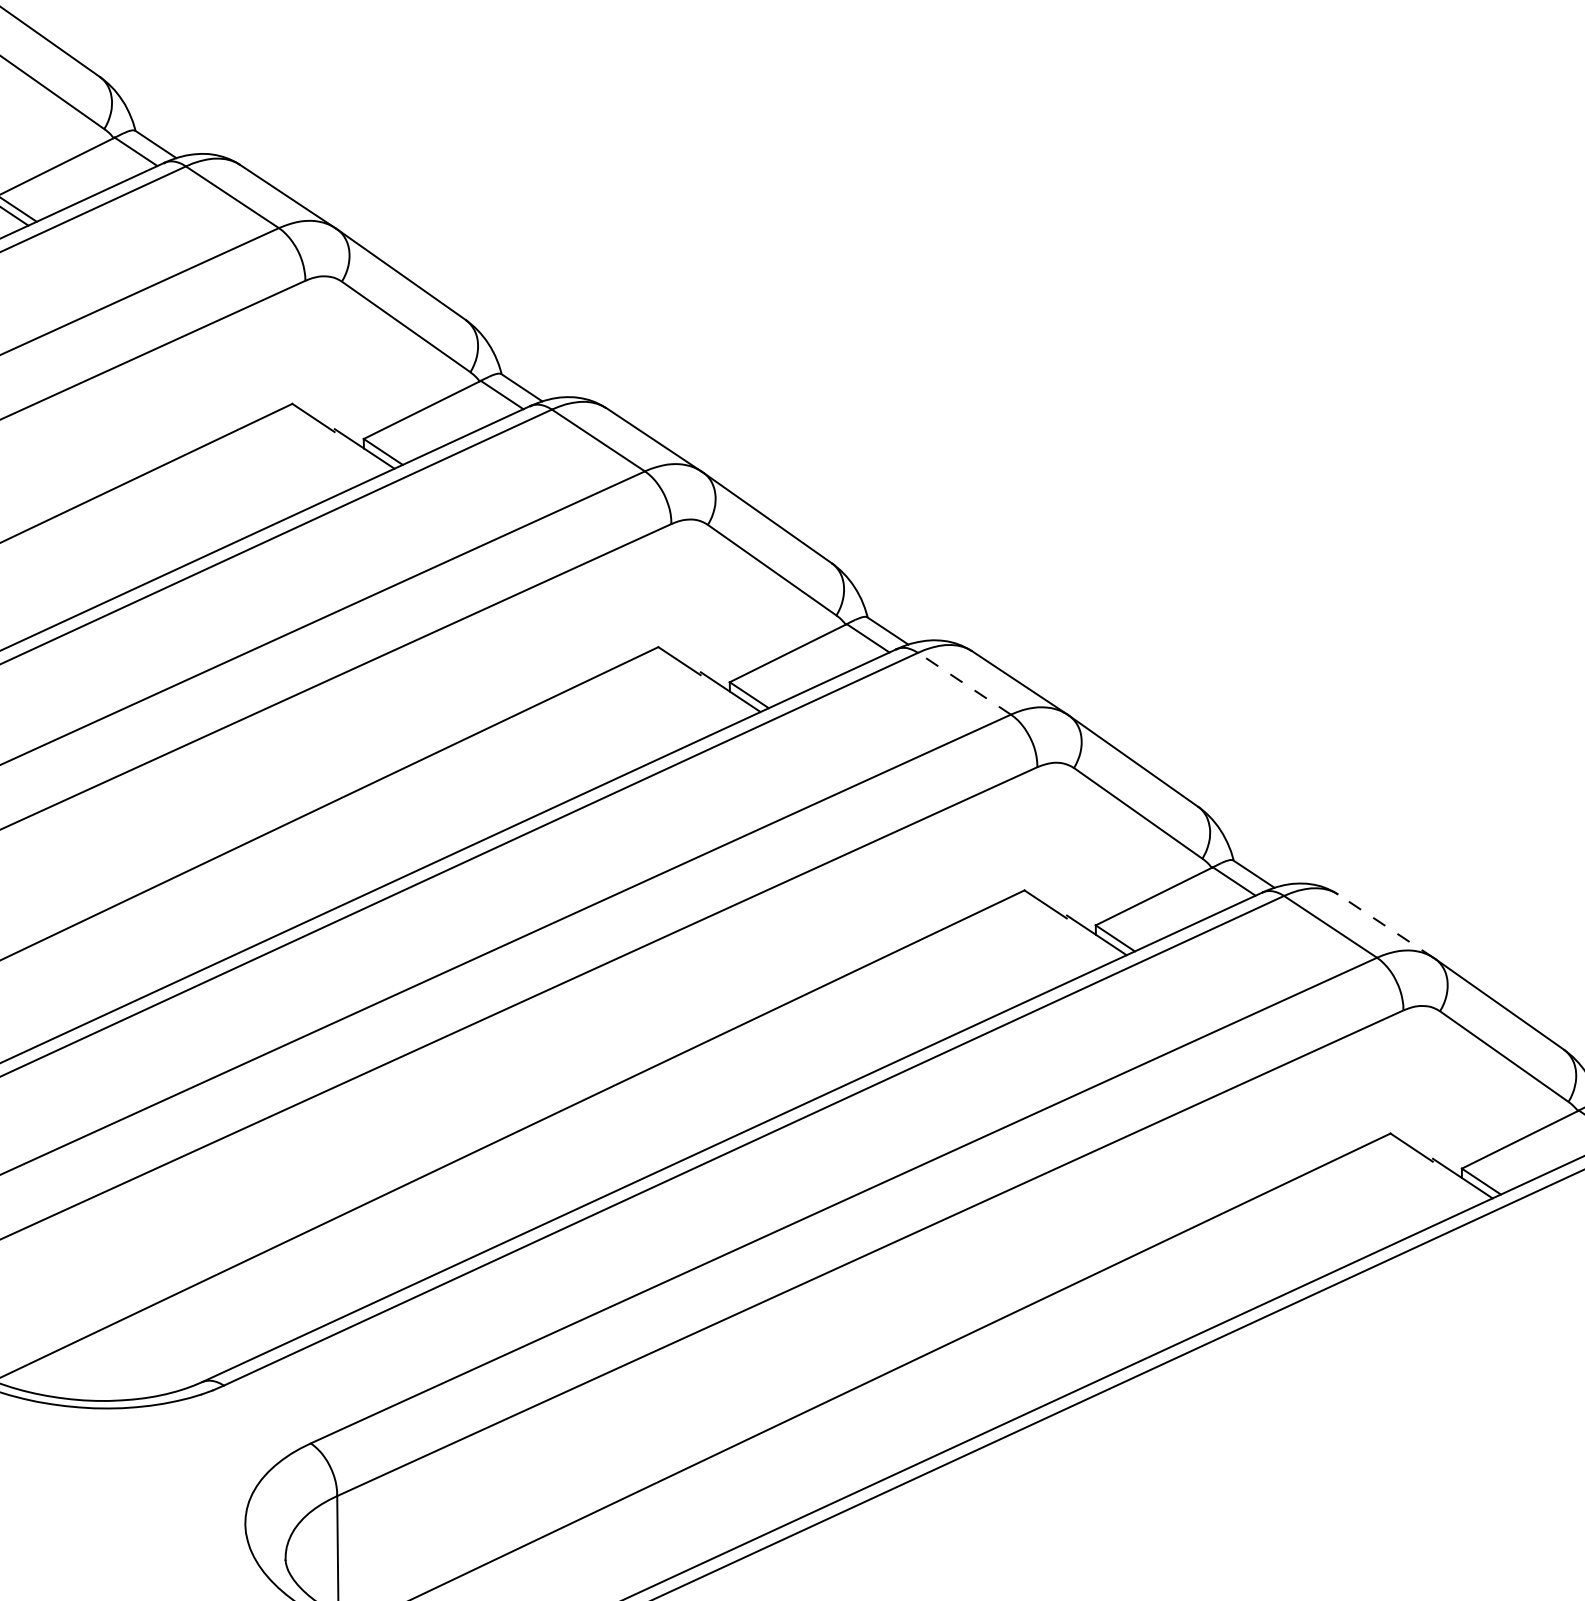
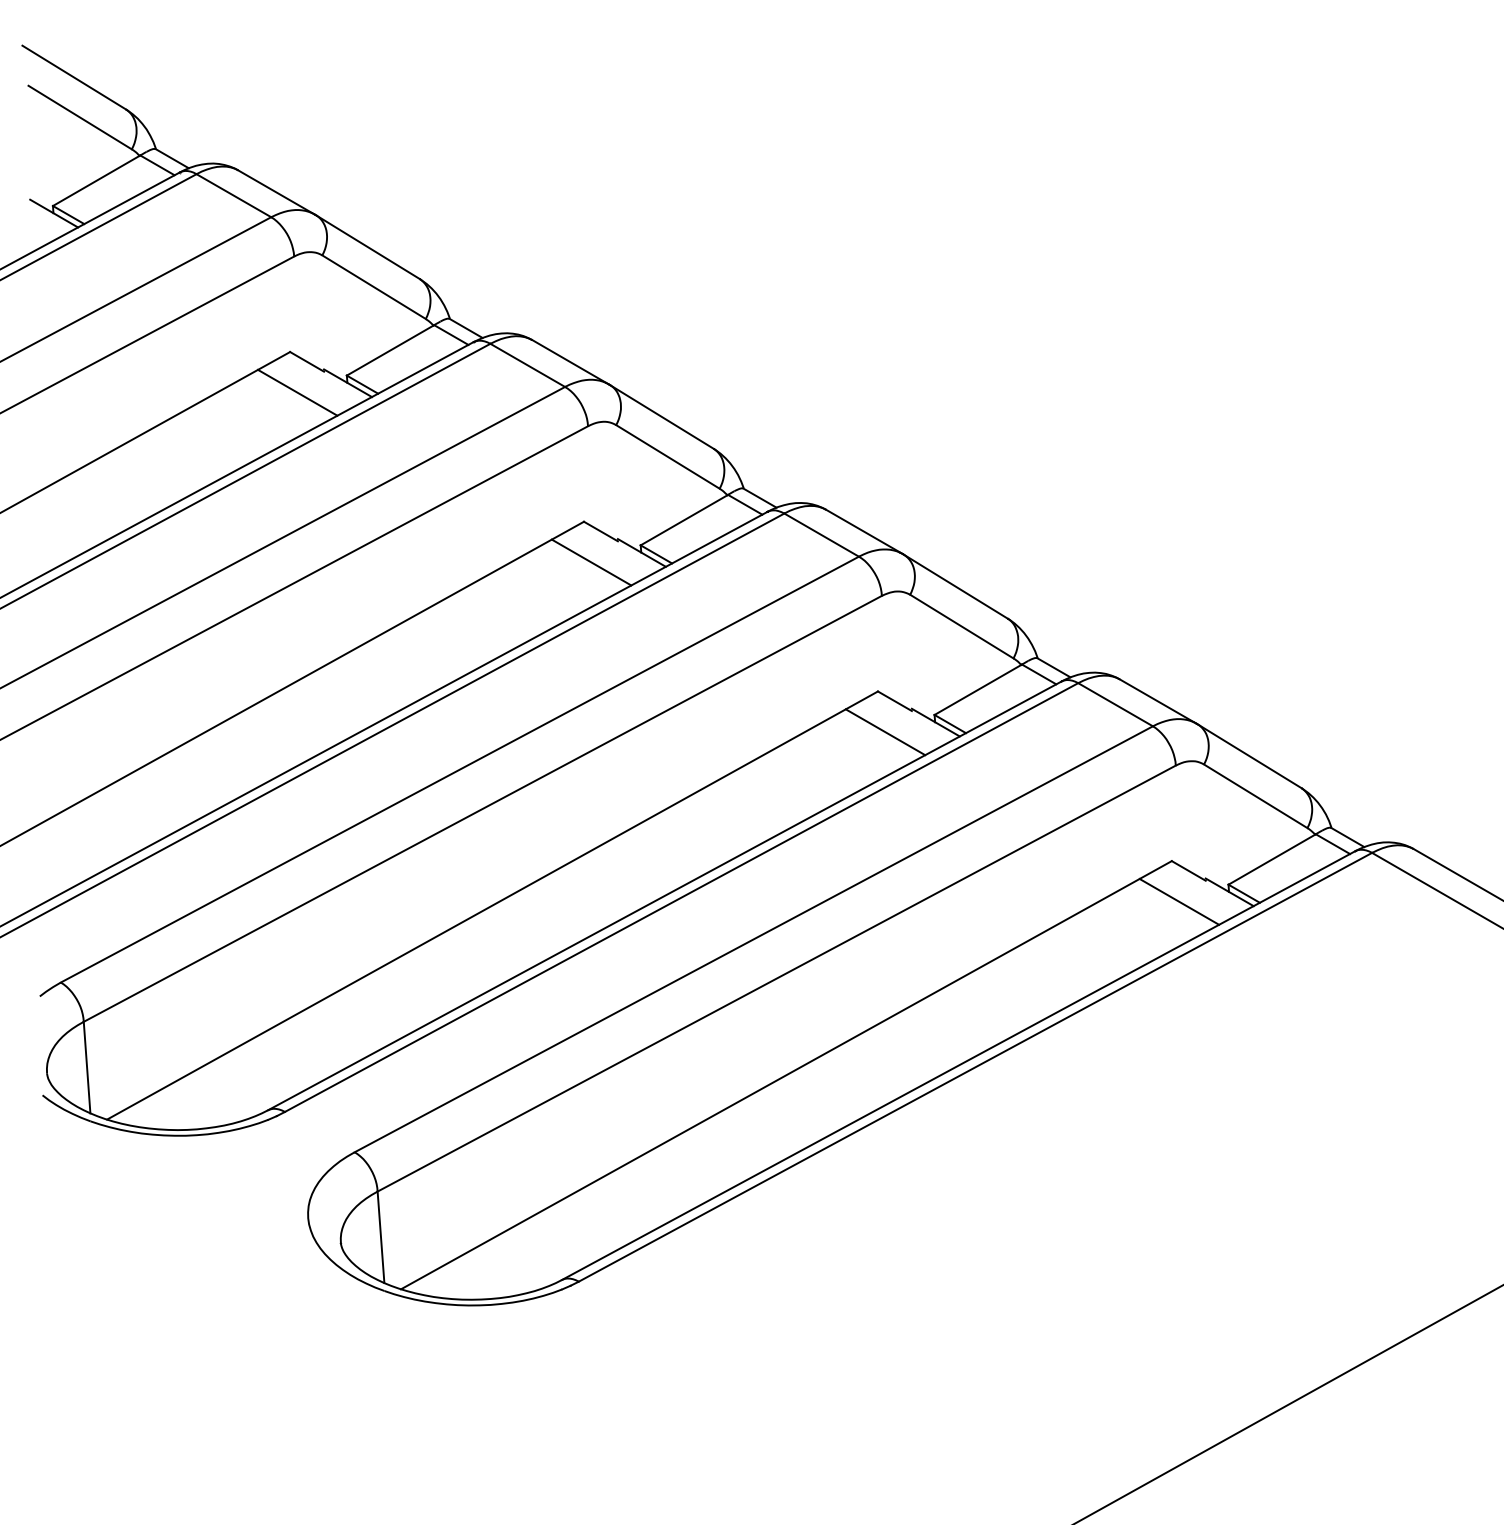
line: (298, 456) -> (297, 392), added
line: (964, 682) -> (821, 534), dashed -> solid
line: (664, 700) -> (591, 562), added
line: (1385, 926) -> (1157, 701), dashed -> solid
line: (1030, 944) -> (885, 732), added
line: (1397, 1186) -> (1179, 901), added

